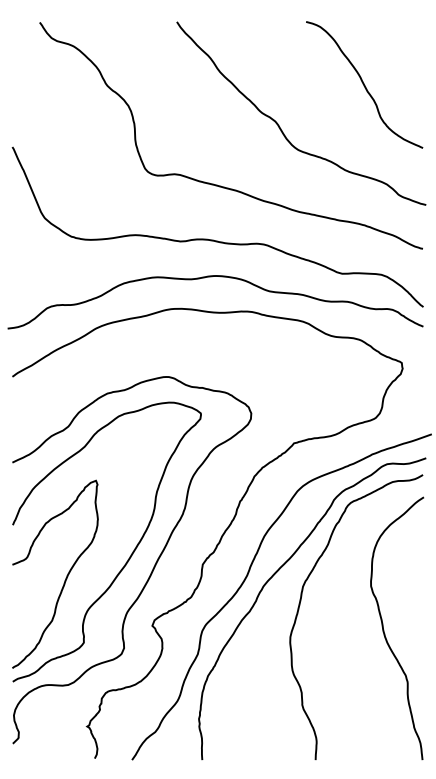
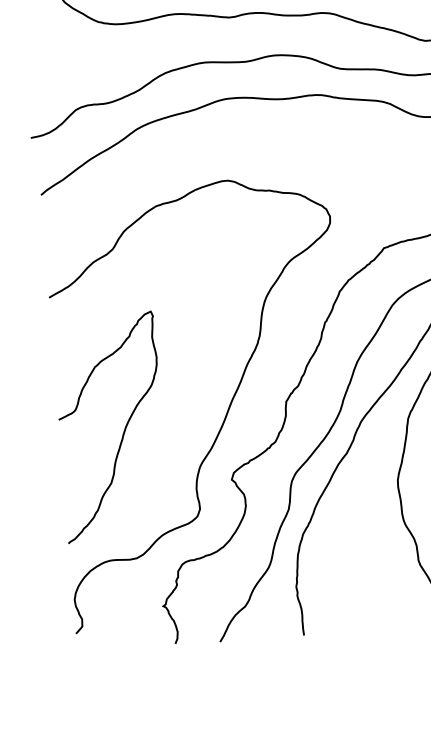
curve: (129, 556) -> (197, 398), removed

